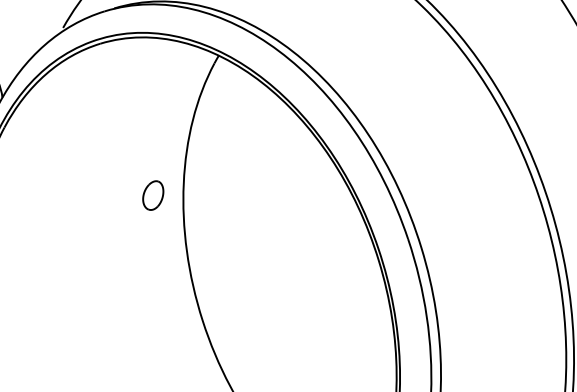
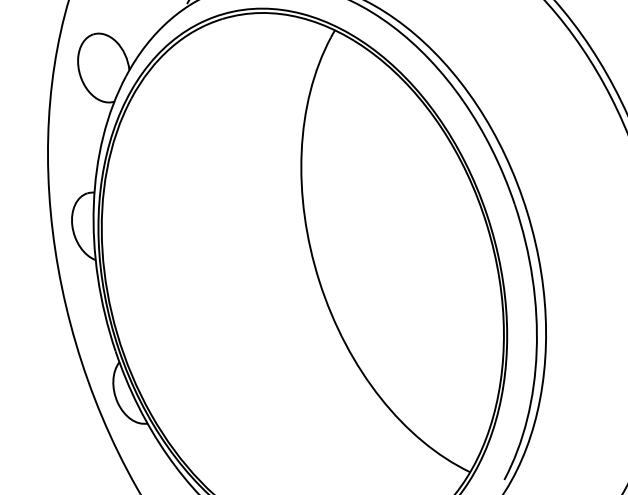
part: (153, 194) -> (272, 162), removed

